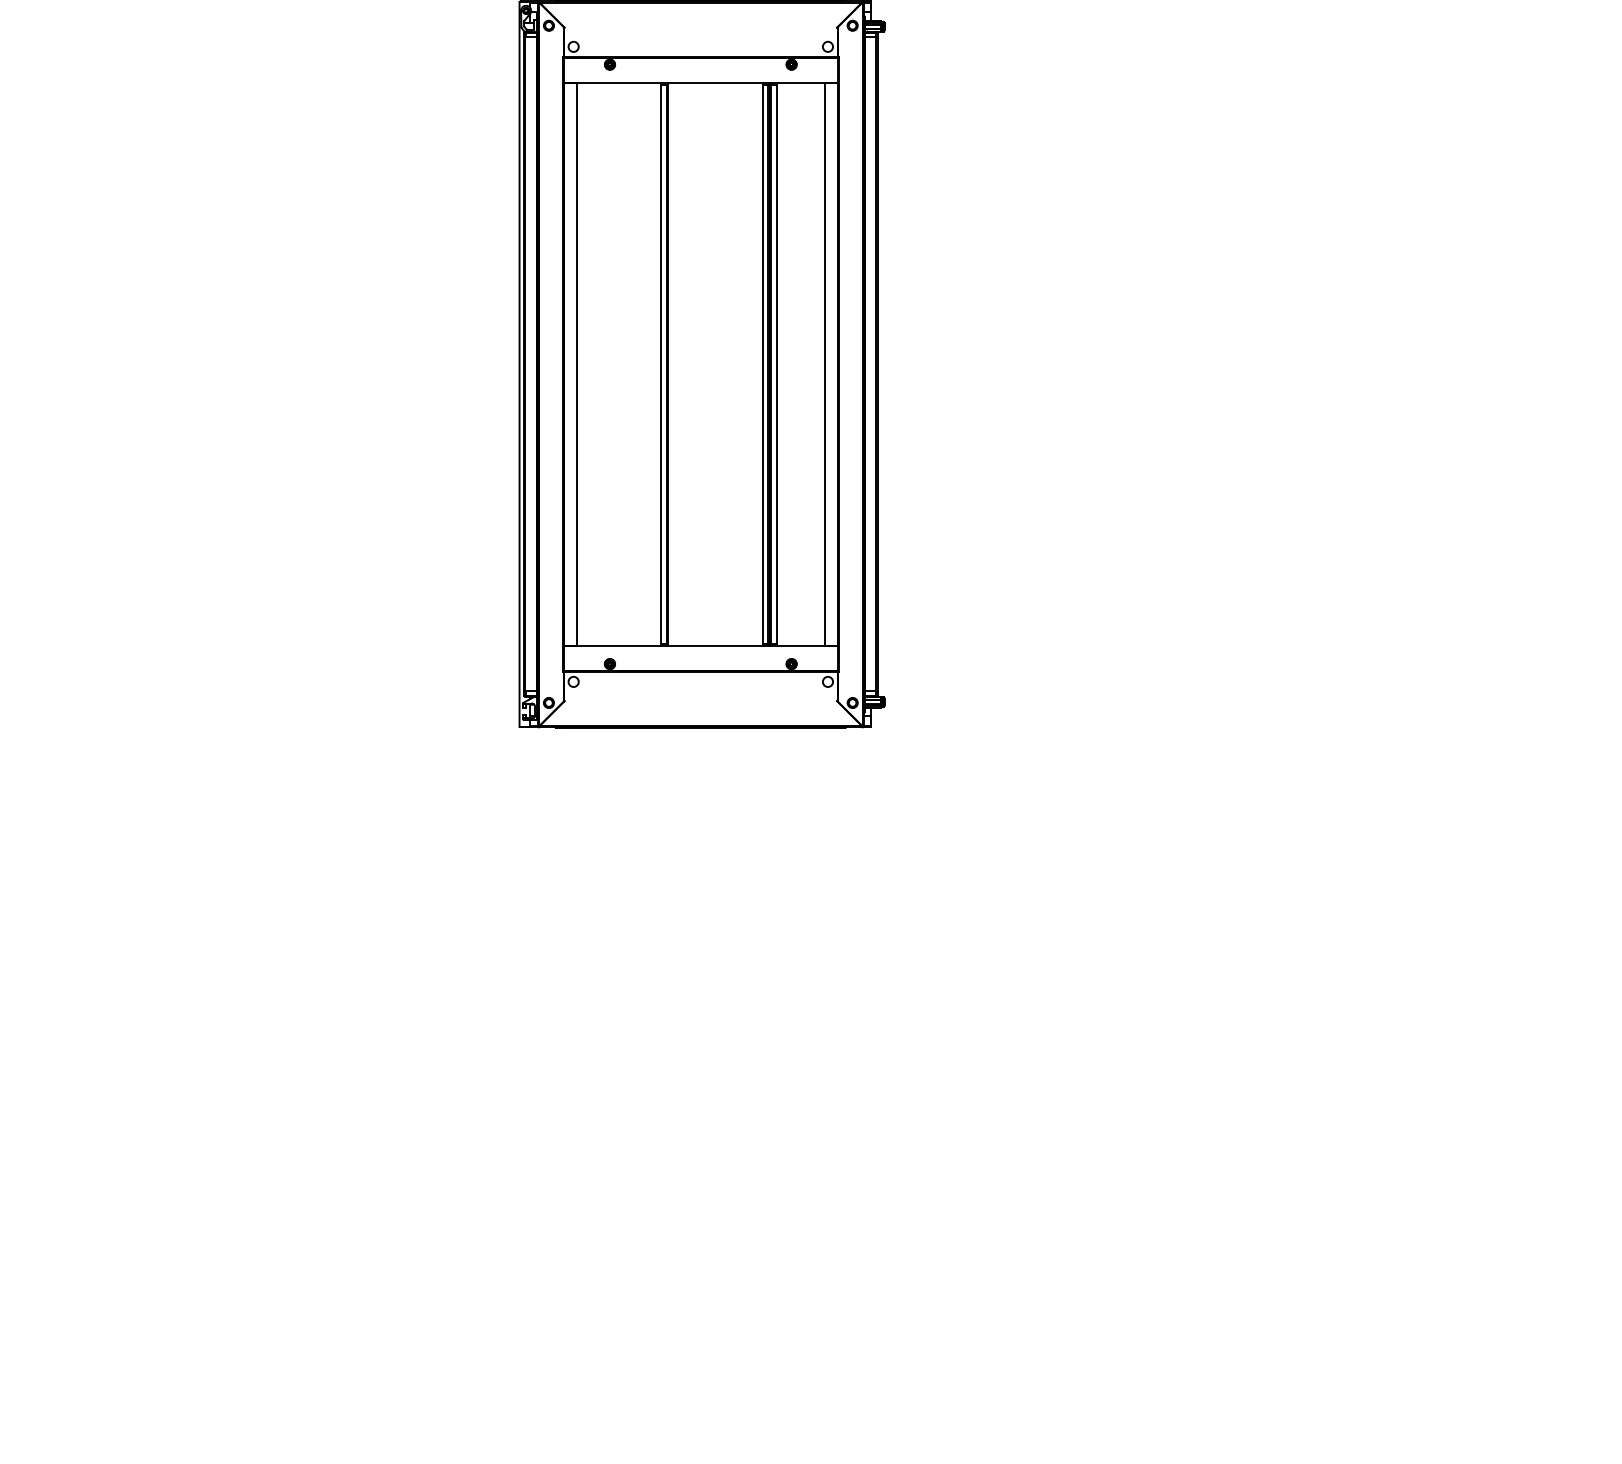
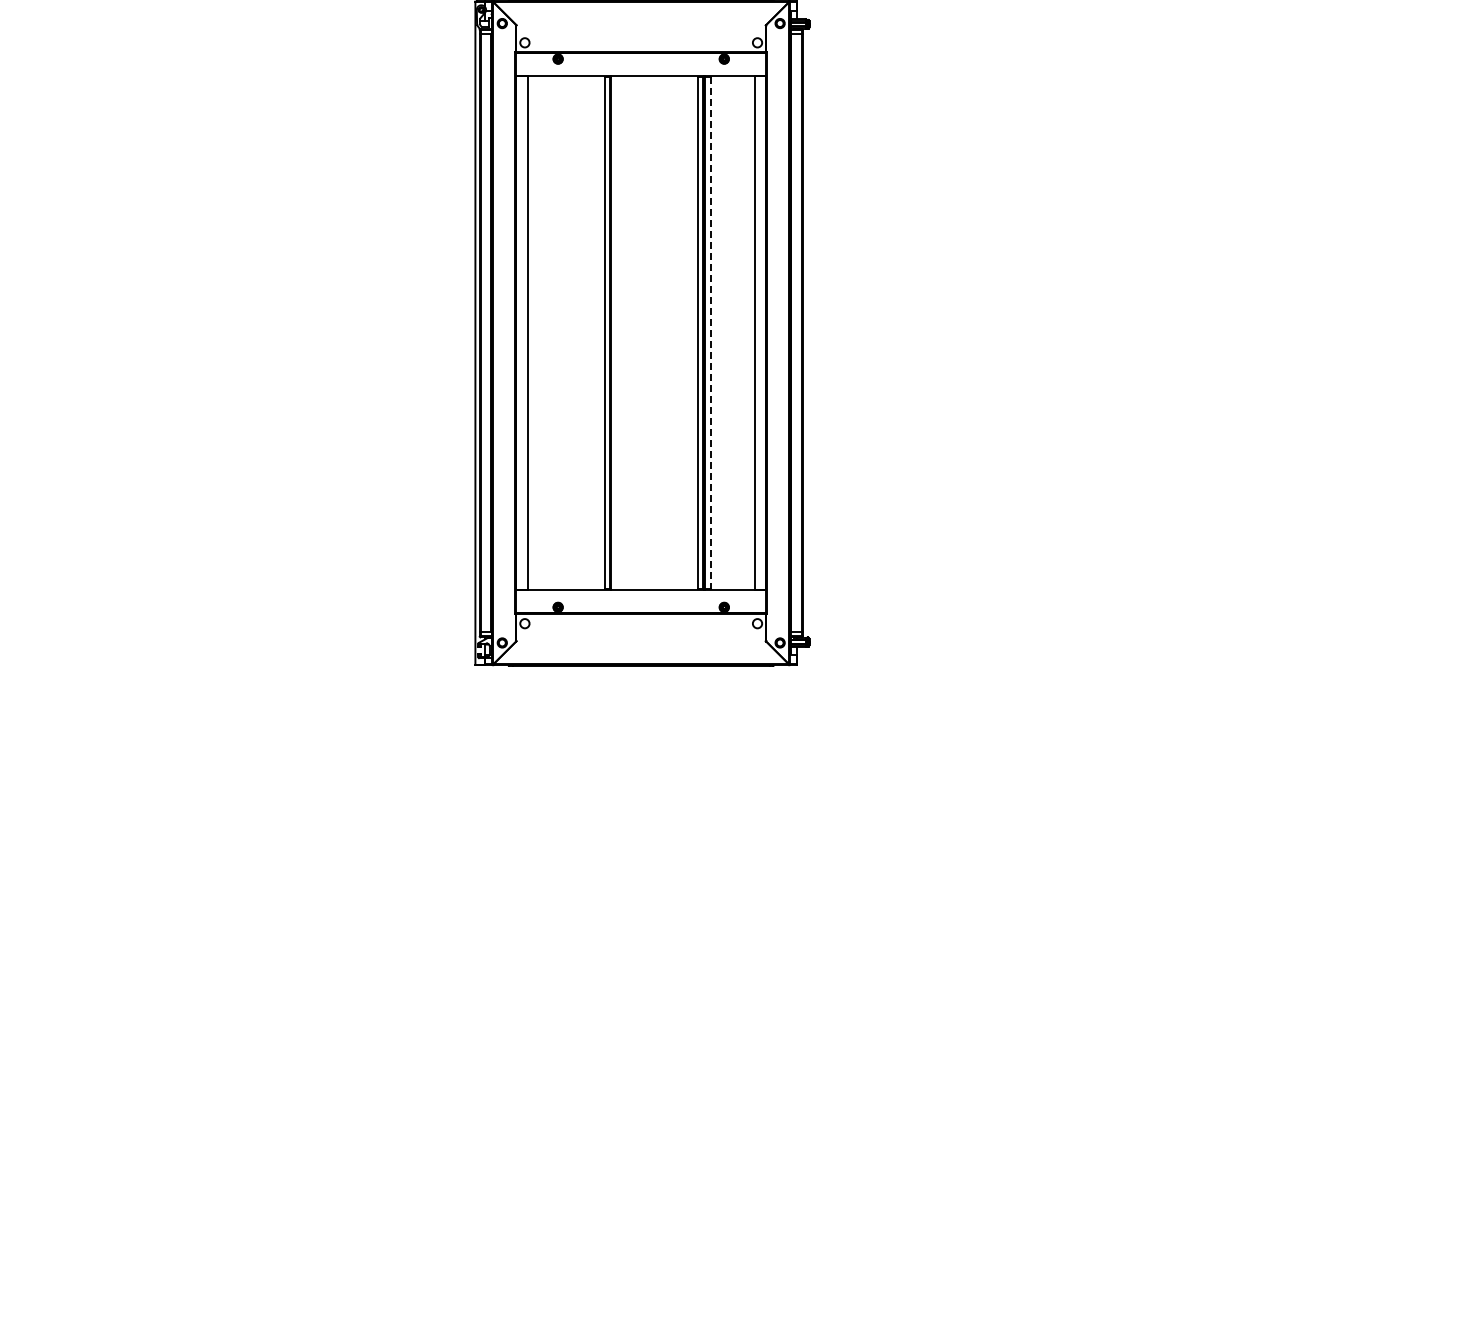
line: (776, 364) -> (710, 333), solid -> dashed

